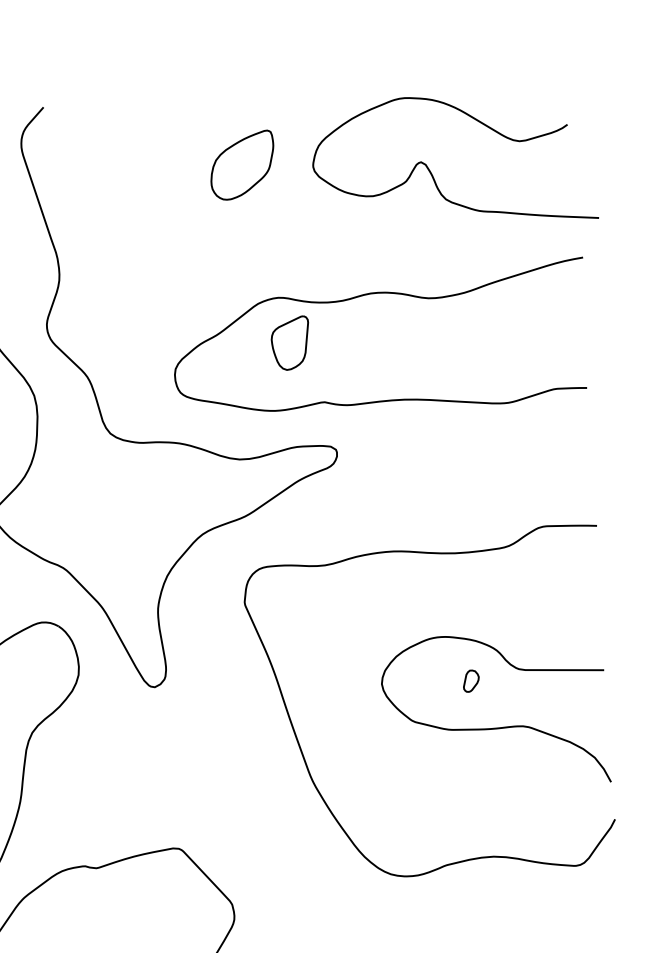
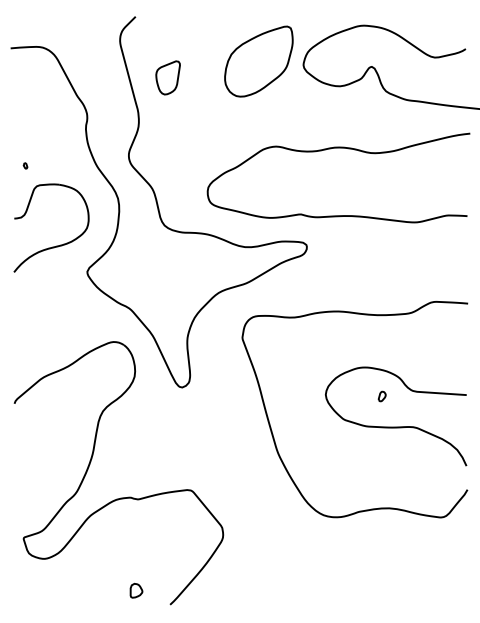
part: (241, 165) -> (258, 61), size x1.67
part: (289, 342) -> (167, 77), moved
part: (469, 681) -> (381, 396), size x0.71

